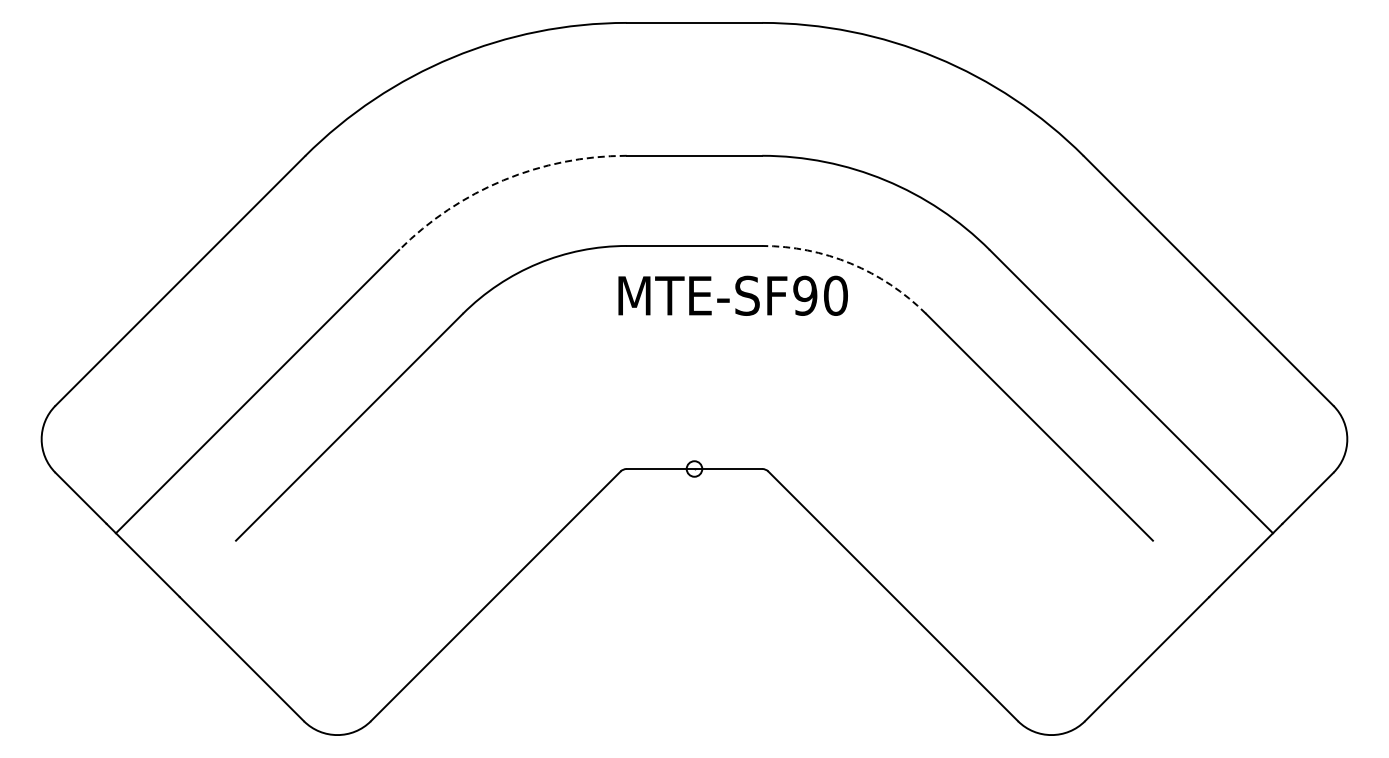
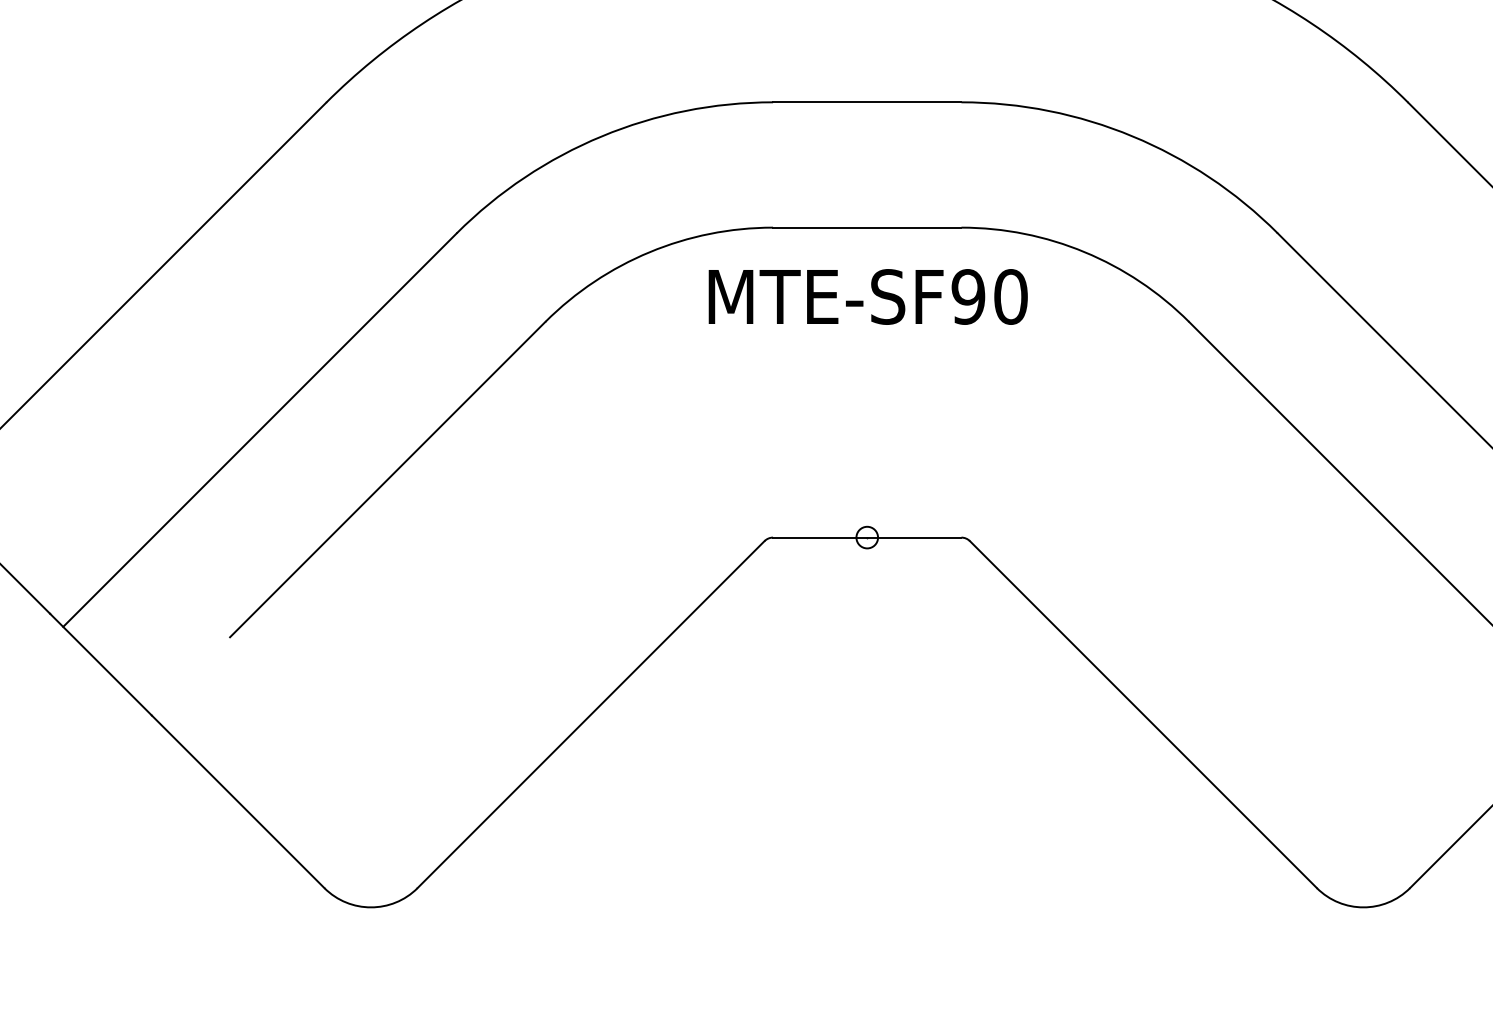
arc: (503, 180) -> (601, 136), dashed -> solid
arc: (850, 263) -> (1084, 252), dashed -> solid
text: (732, 295) -> (867, 296), moved

